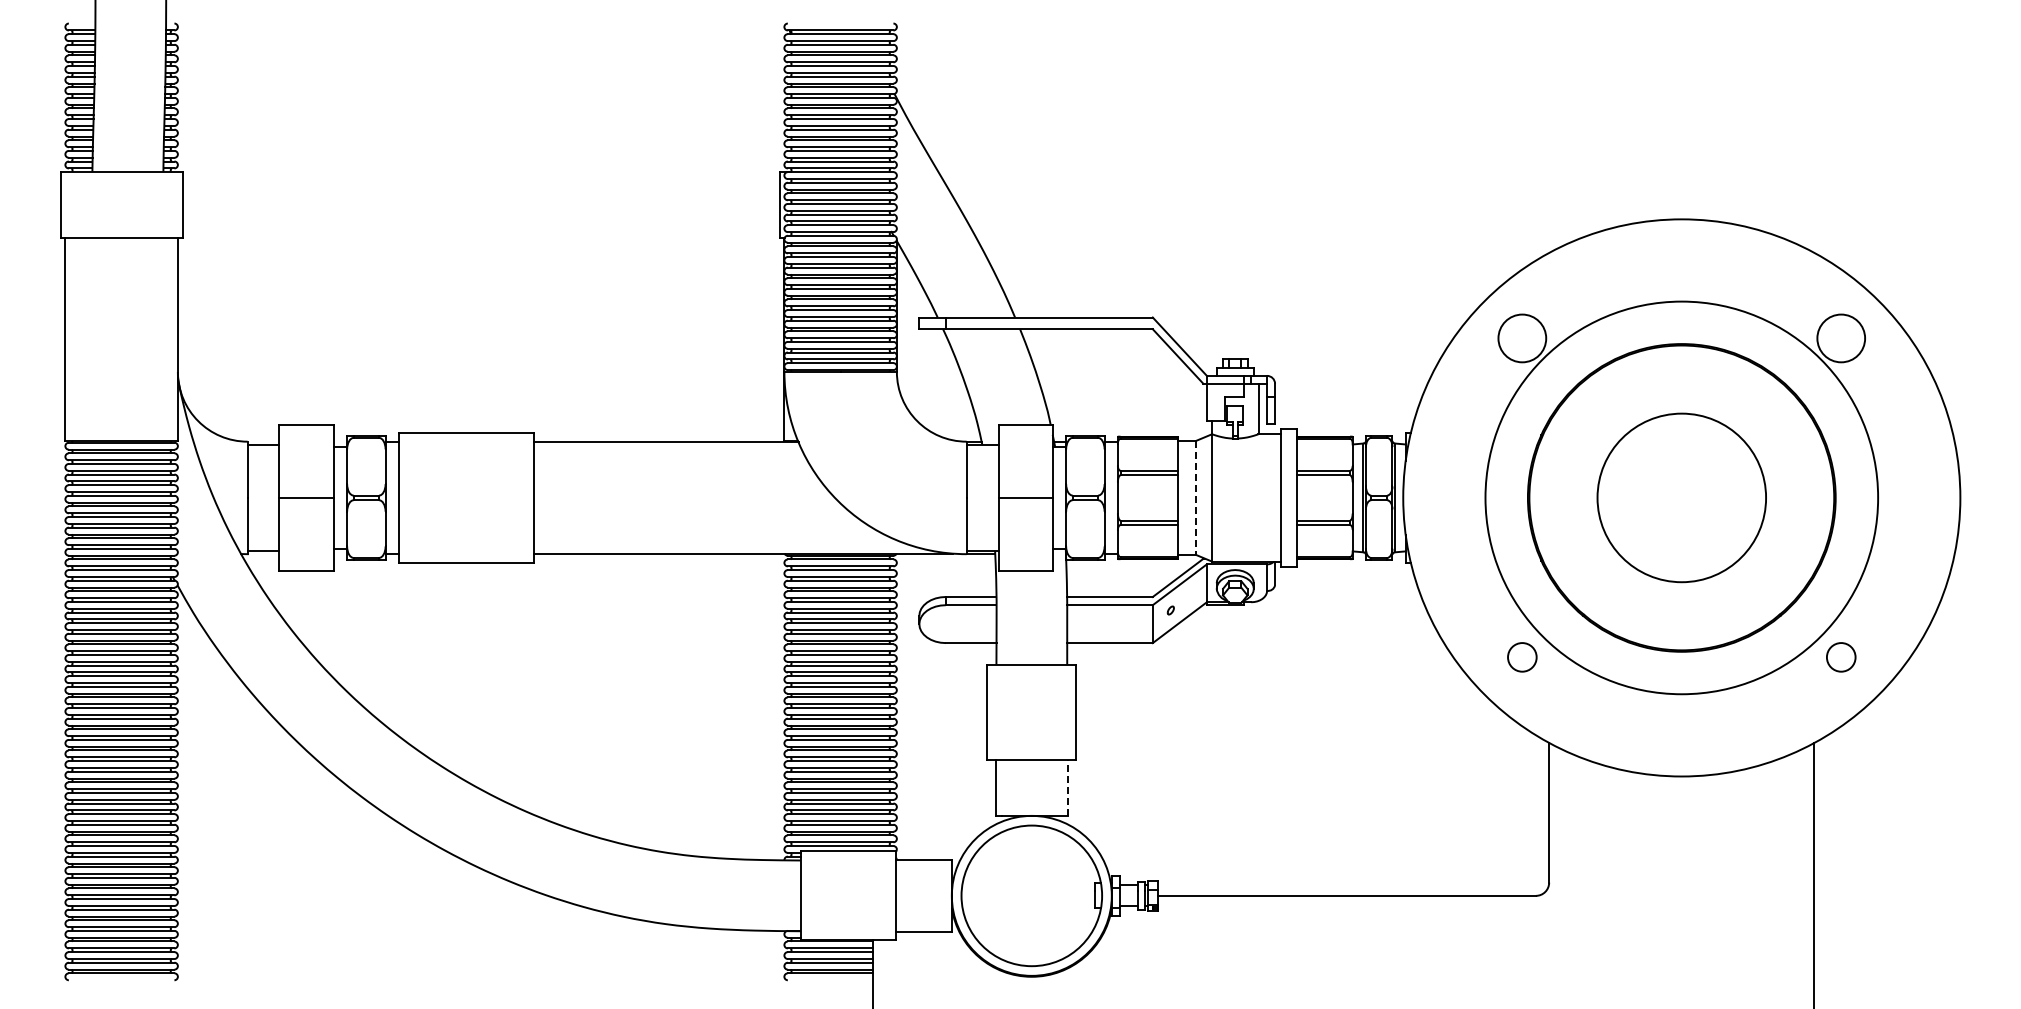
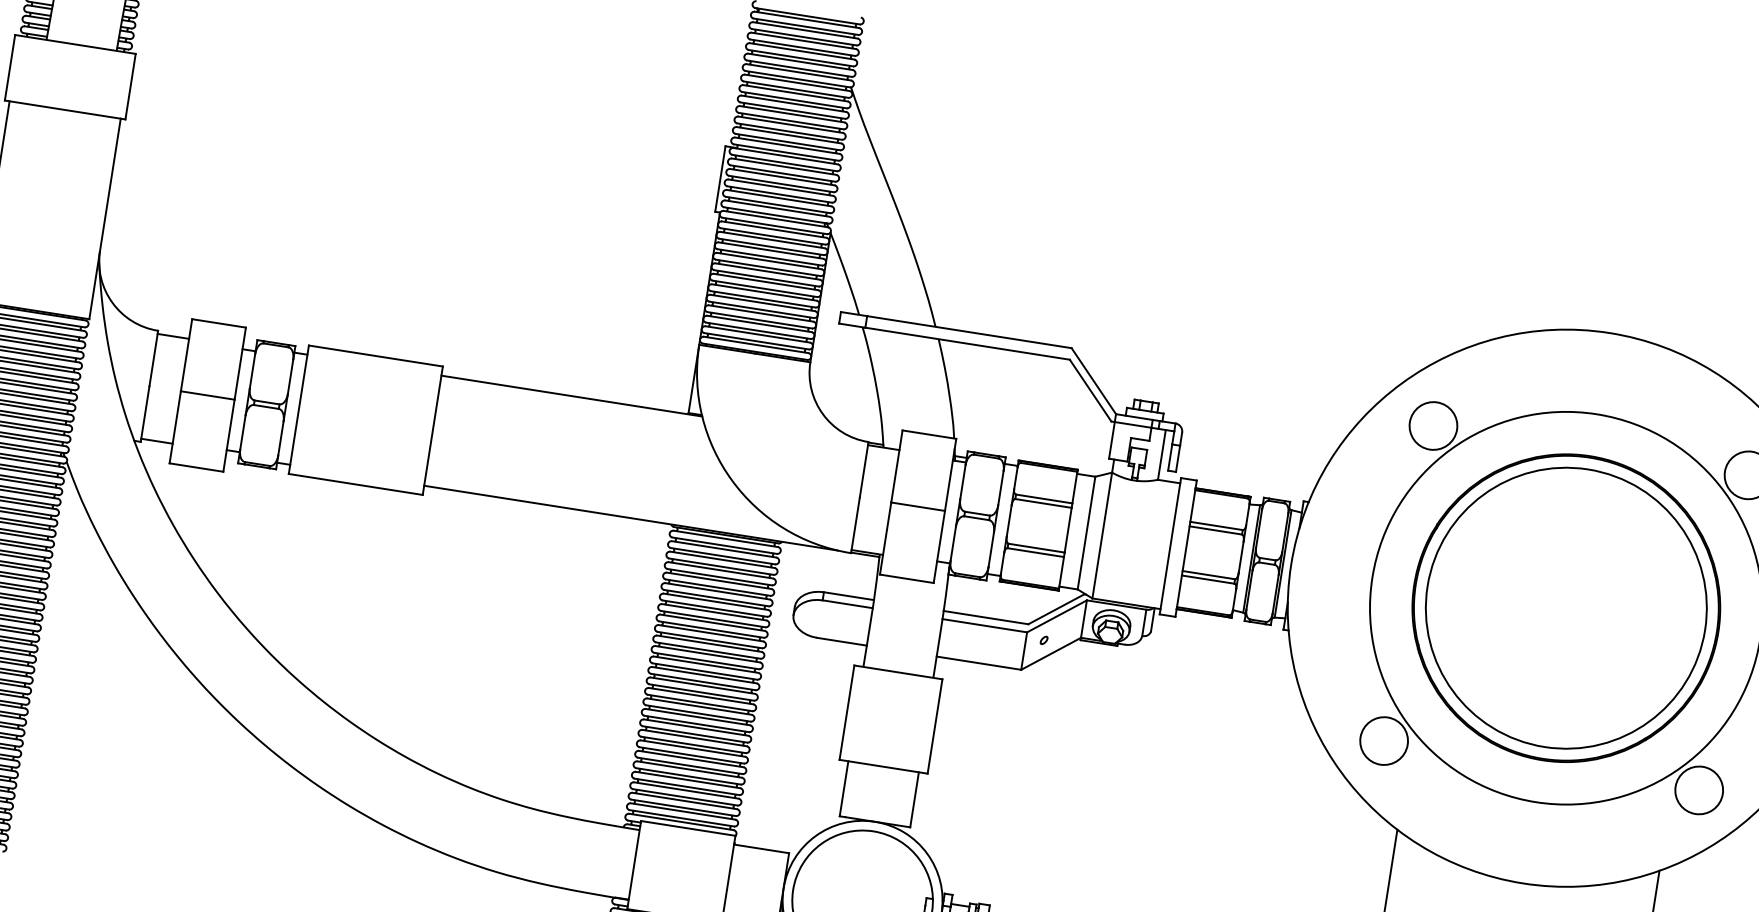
circle: (1681, 497) -> (1566, 607), size x1.67
line: (1196, 498) -> (1086, 533), dashed -> solid
circle: (1522, 657) -> (1384, 741), size x1.67
circle: (1841, 657) -> (1699, 790), size x1.67
line: (1067, 788) -> (914, 800), dashed -> solid

